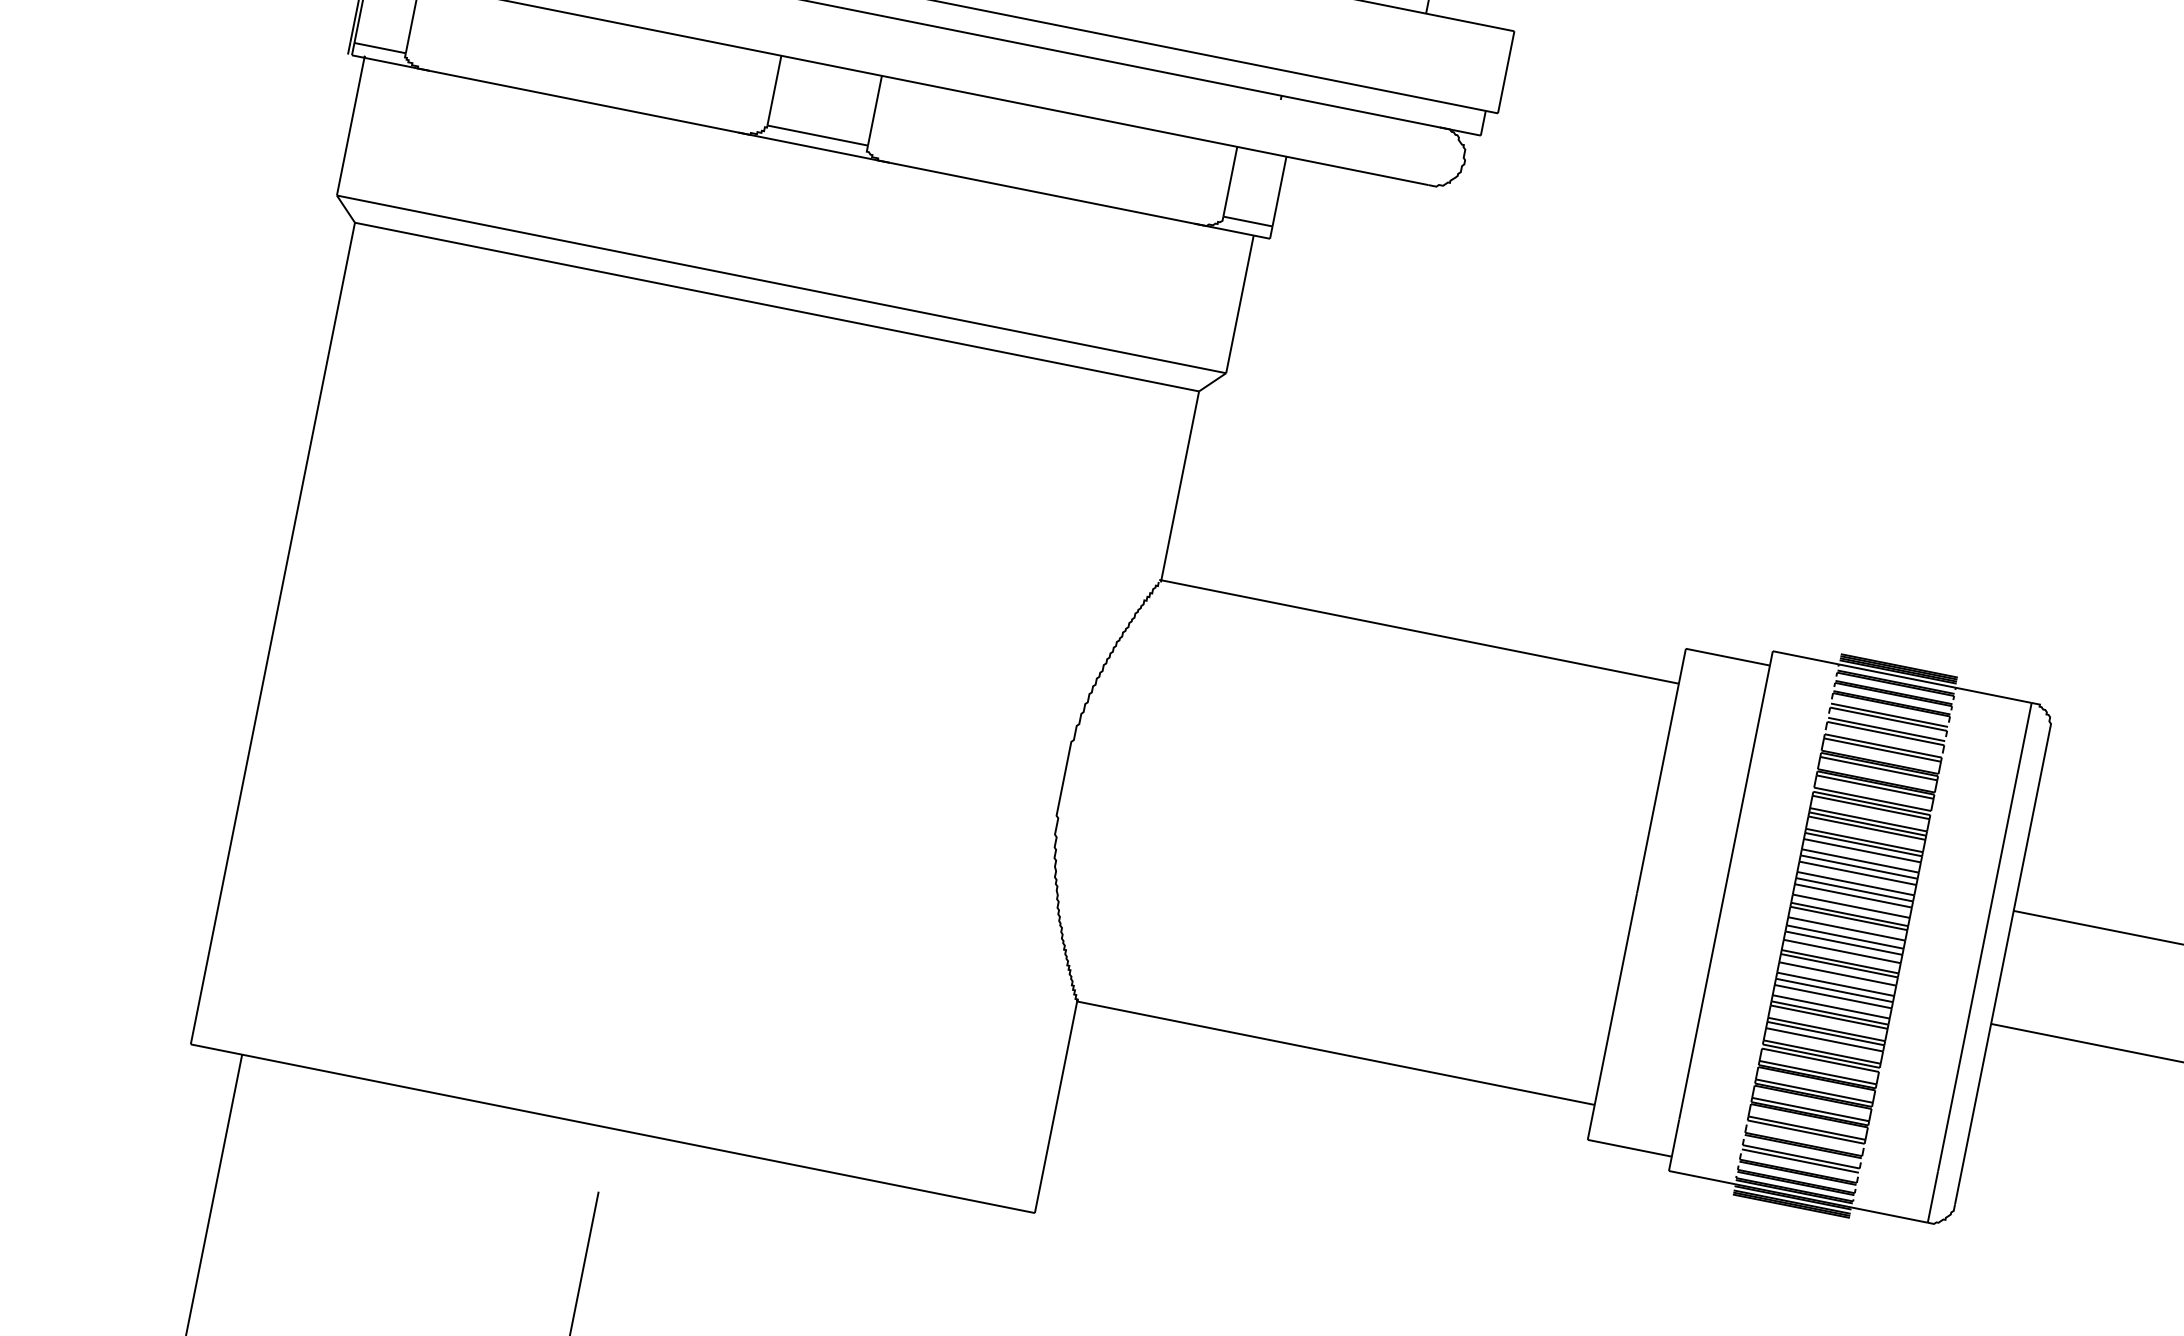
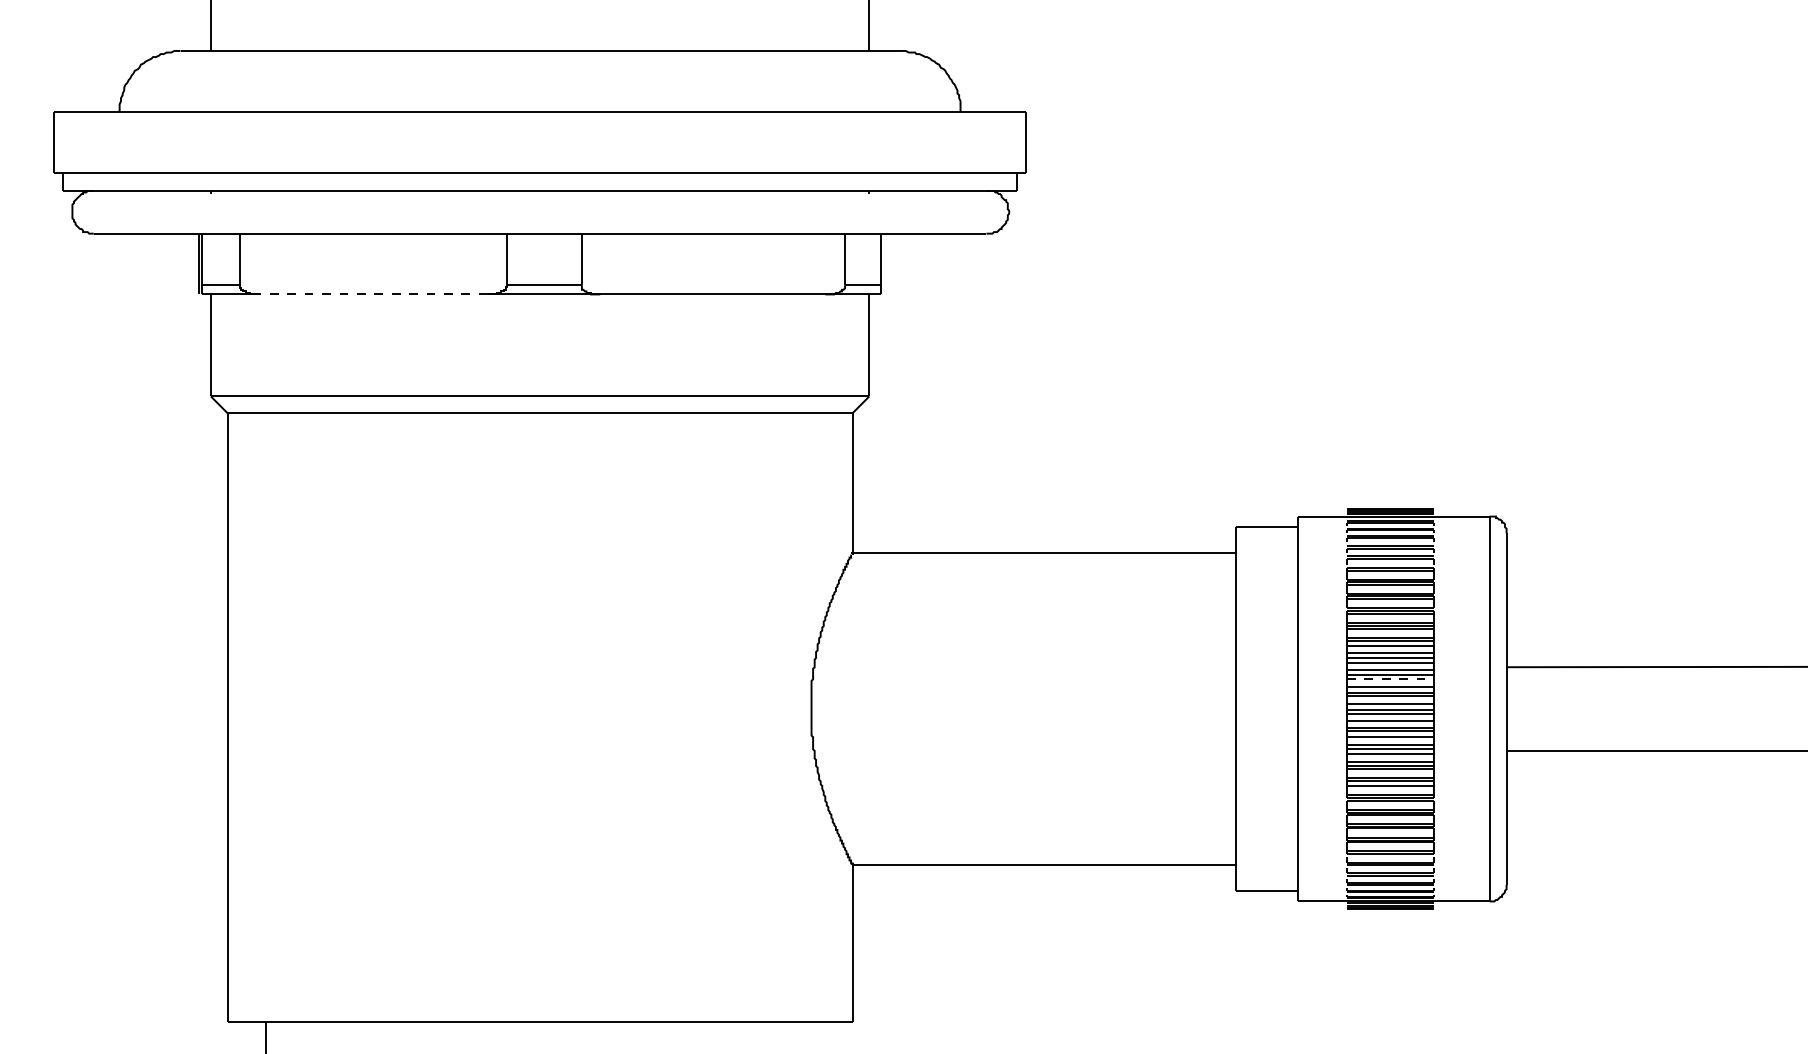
line: (584, 101) -> (373, 294), solid -> dashed
line: (1853, 896) -> (1390, 679), solid -> dashed

